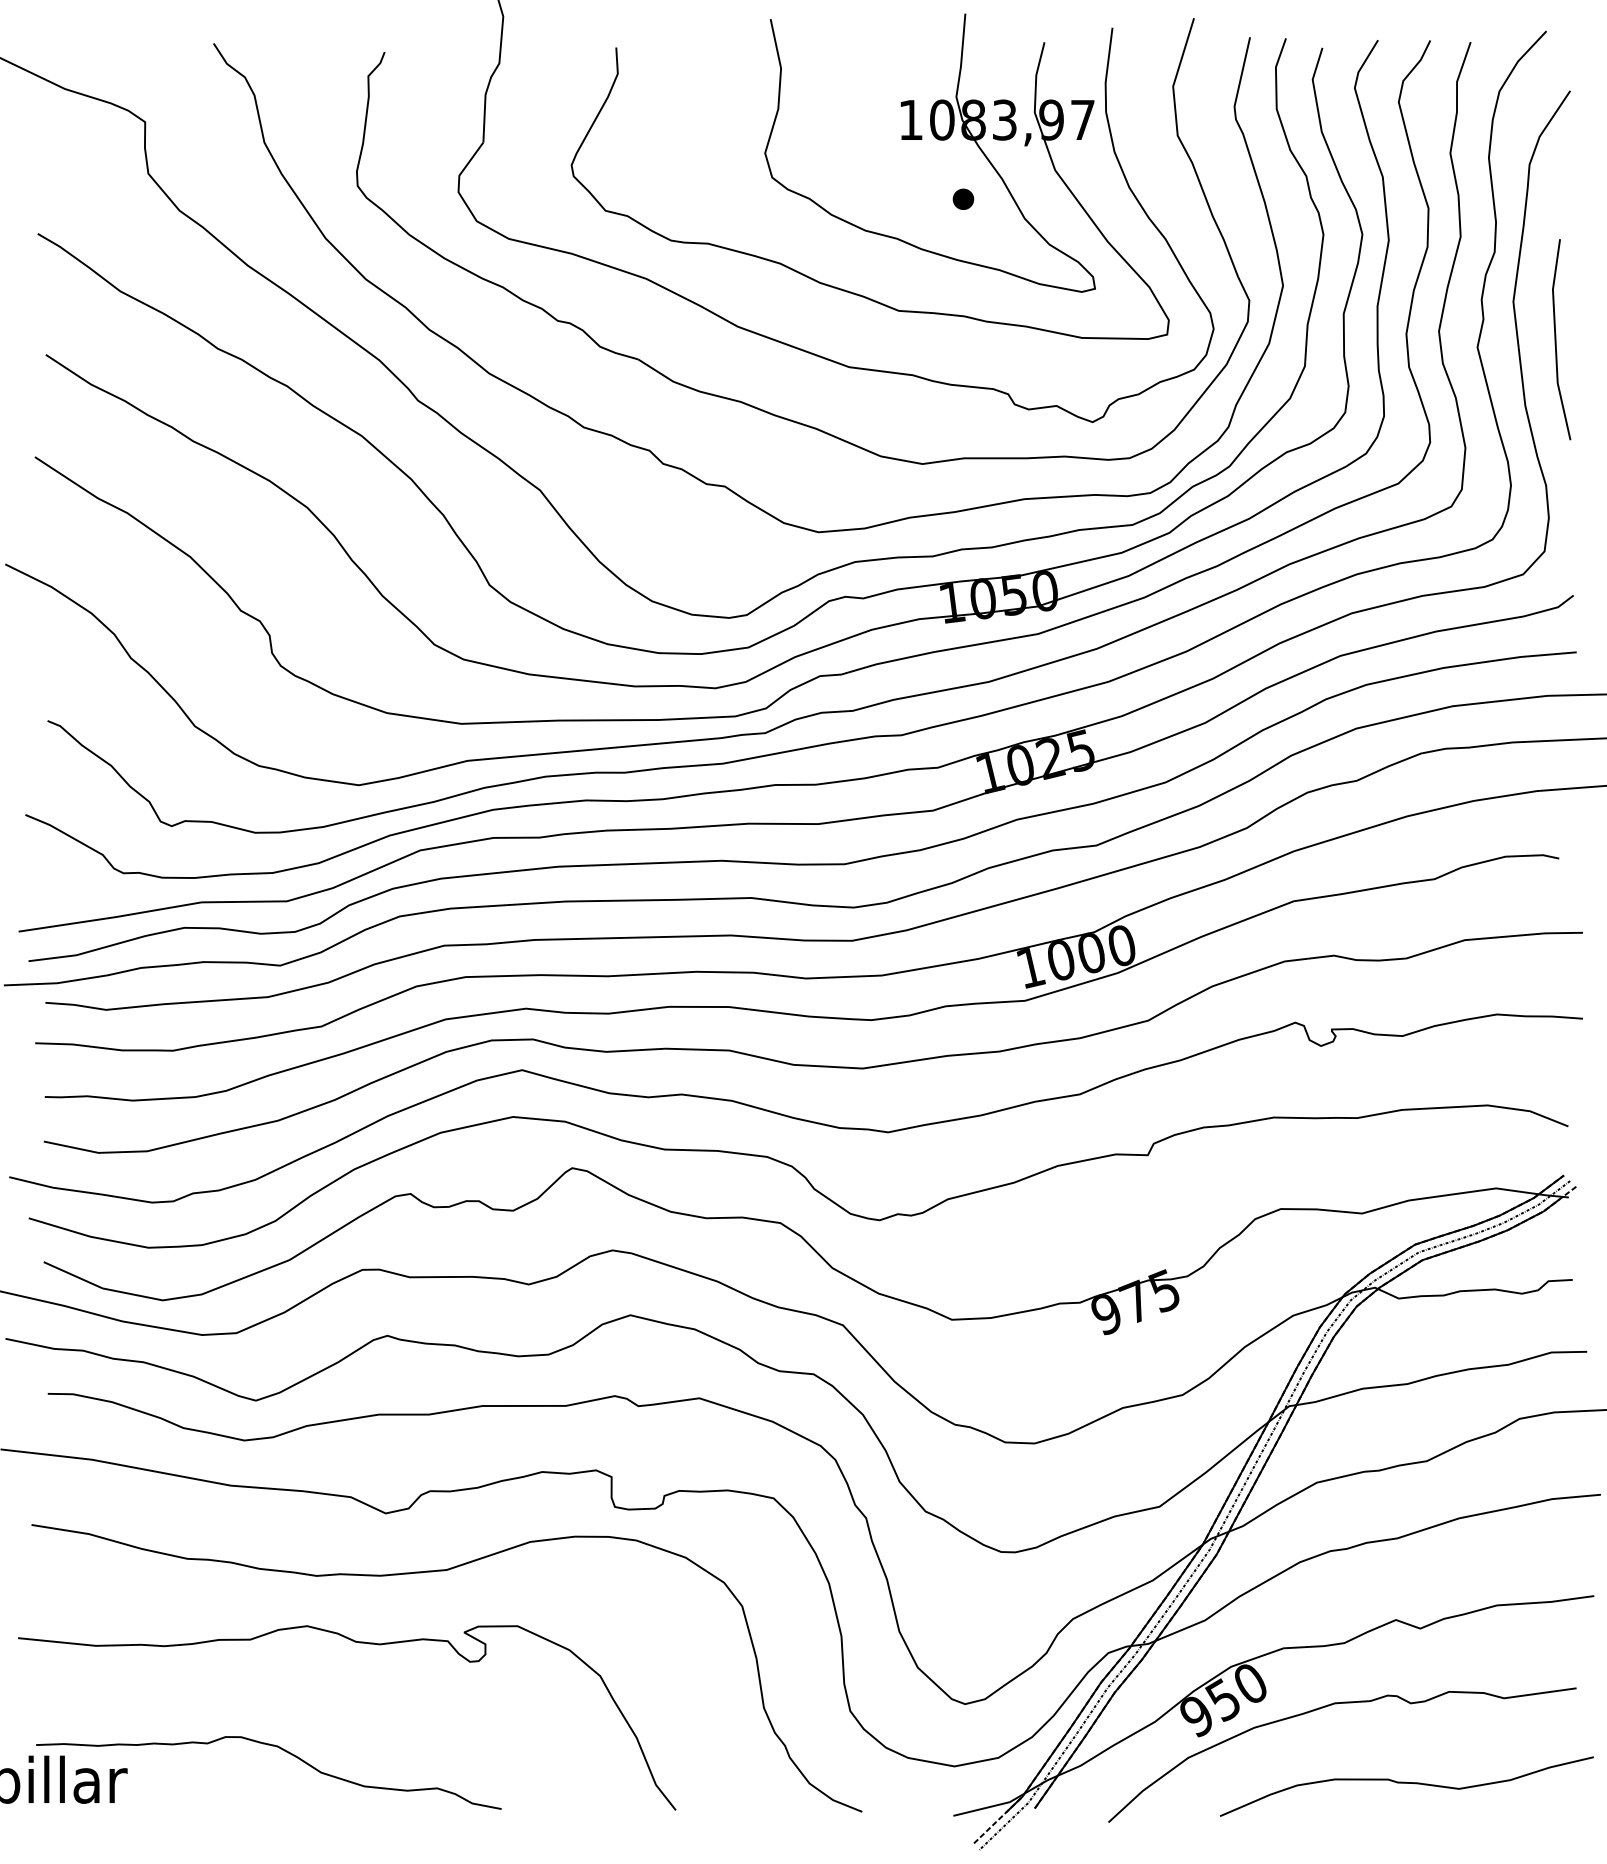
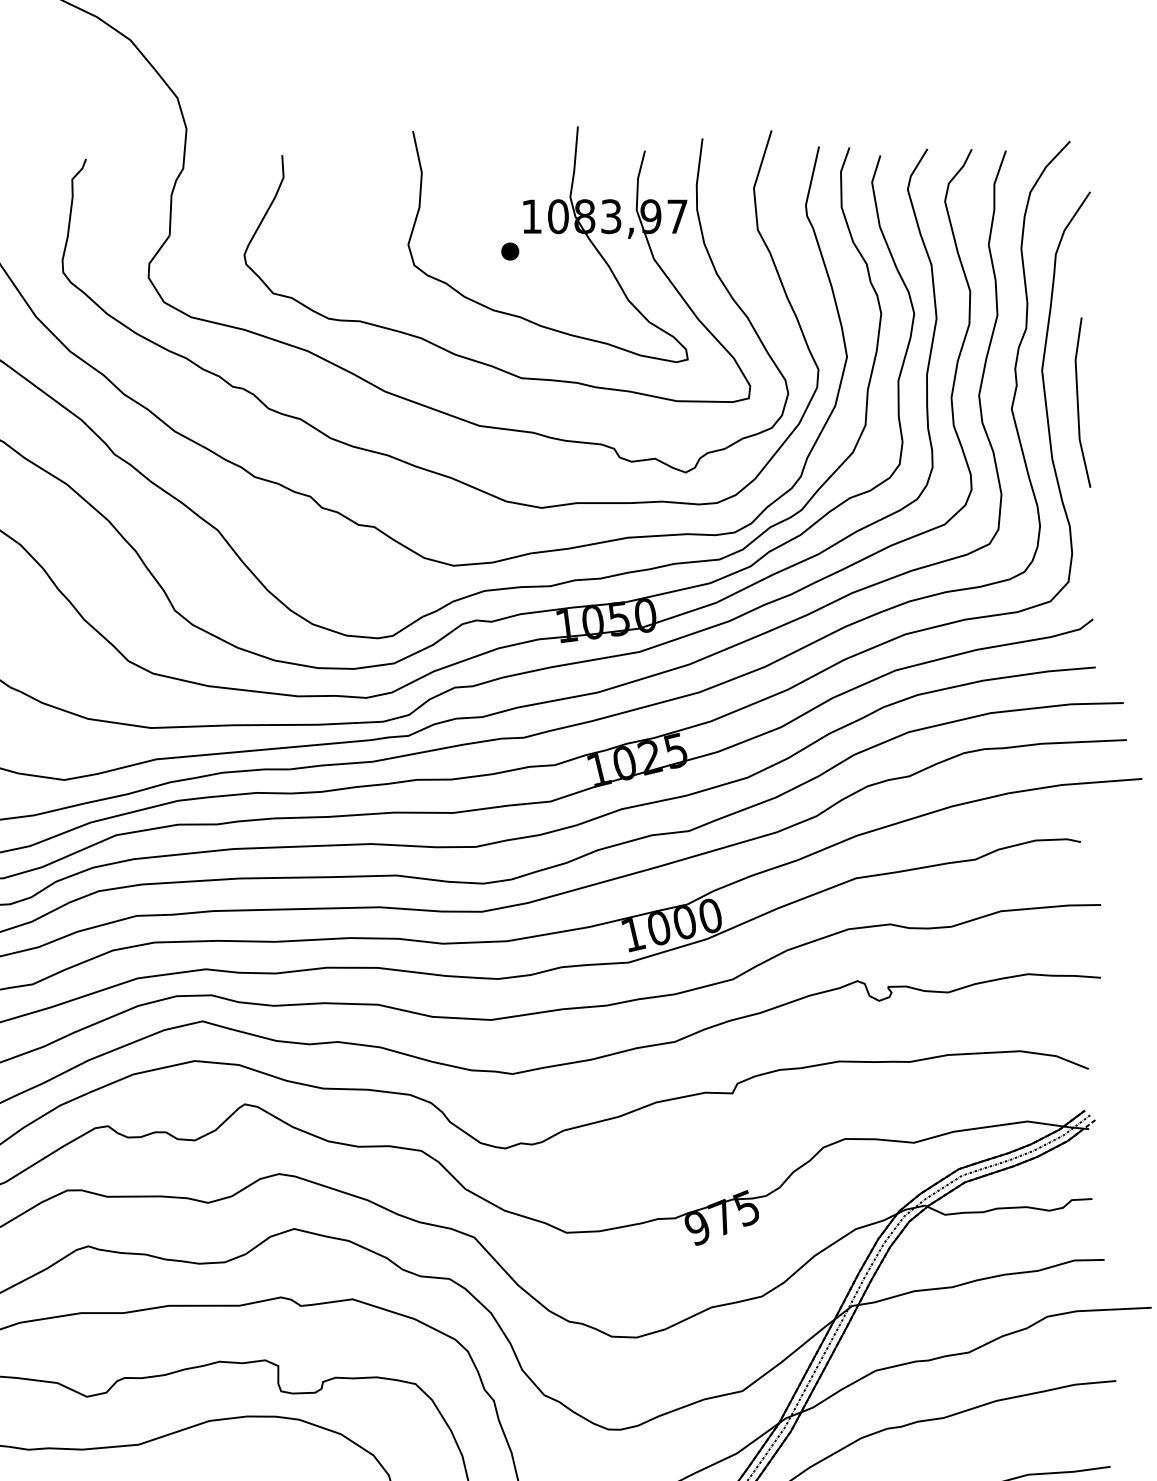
part: (963, 198) -> (510, 250), moved

